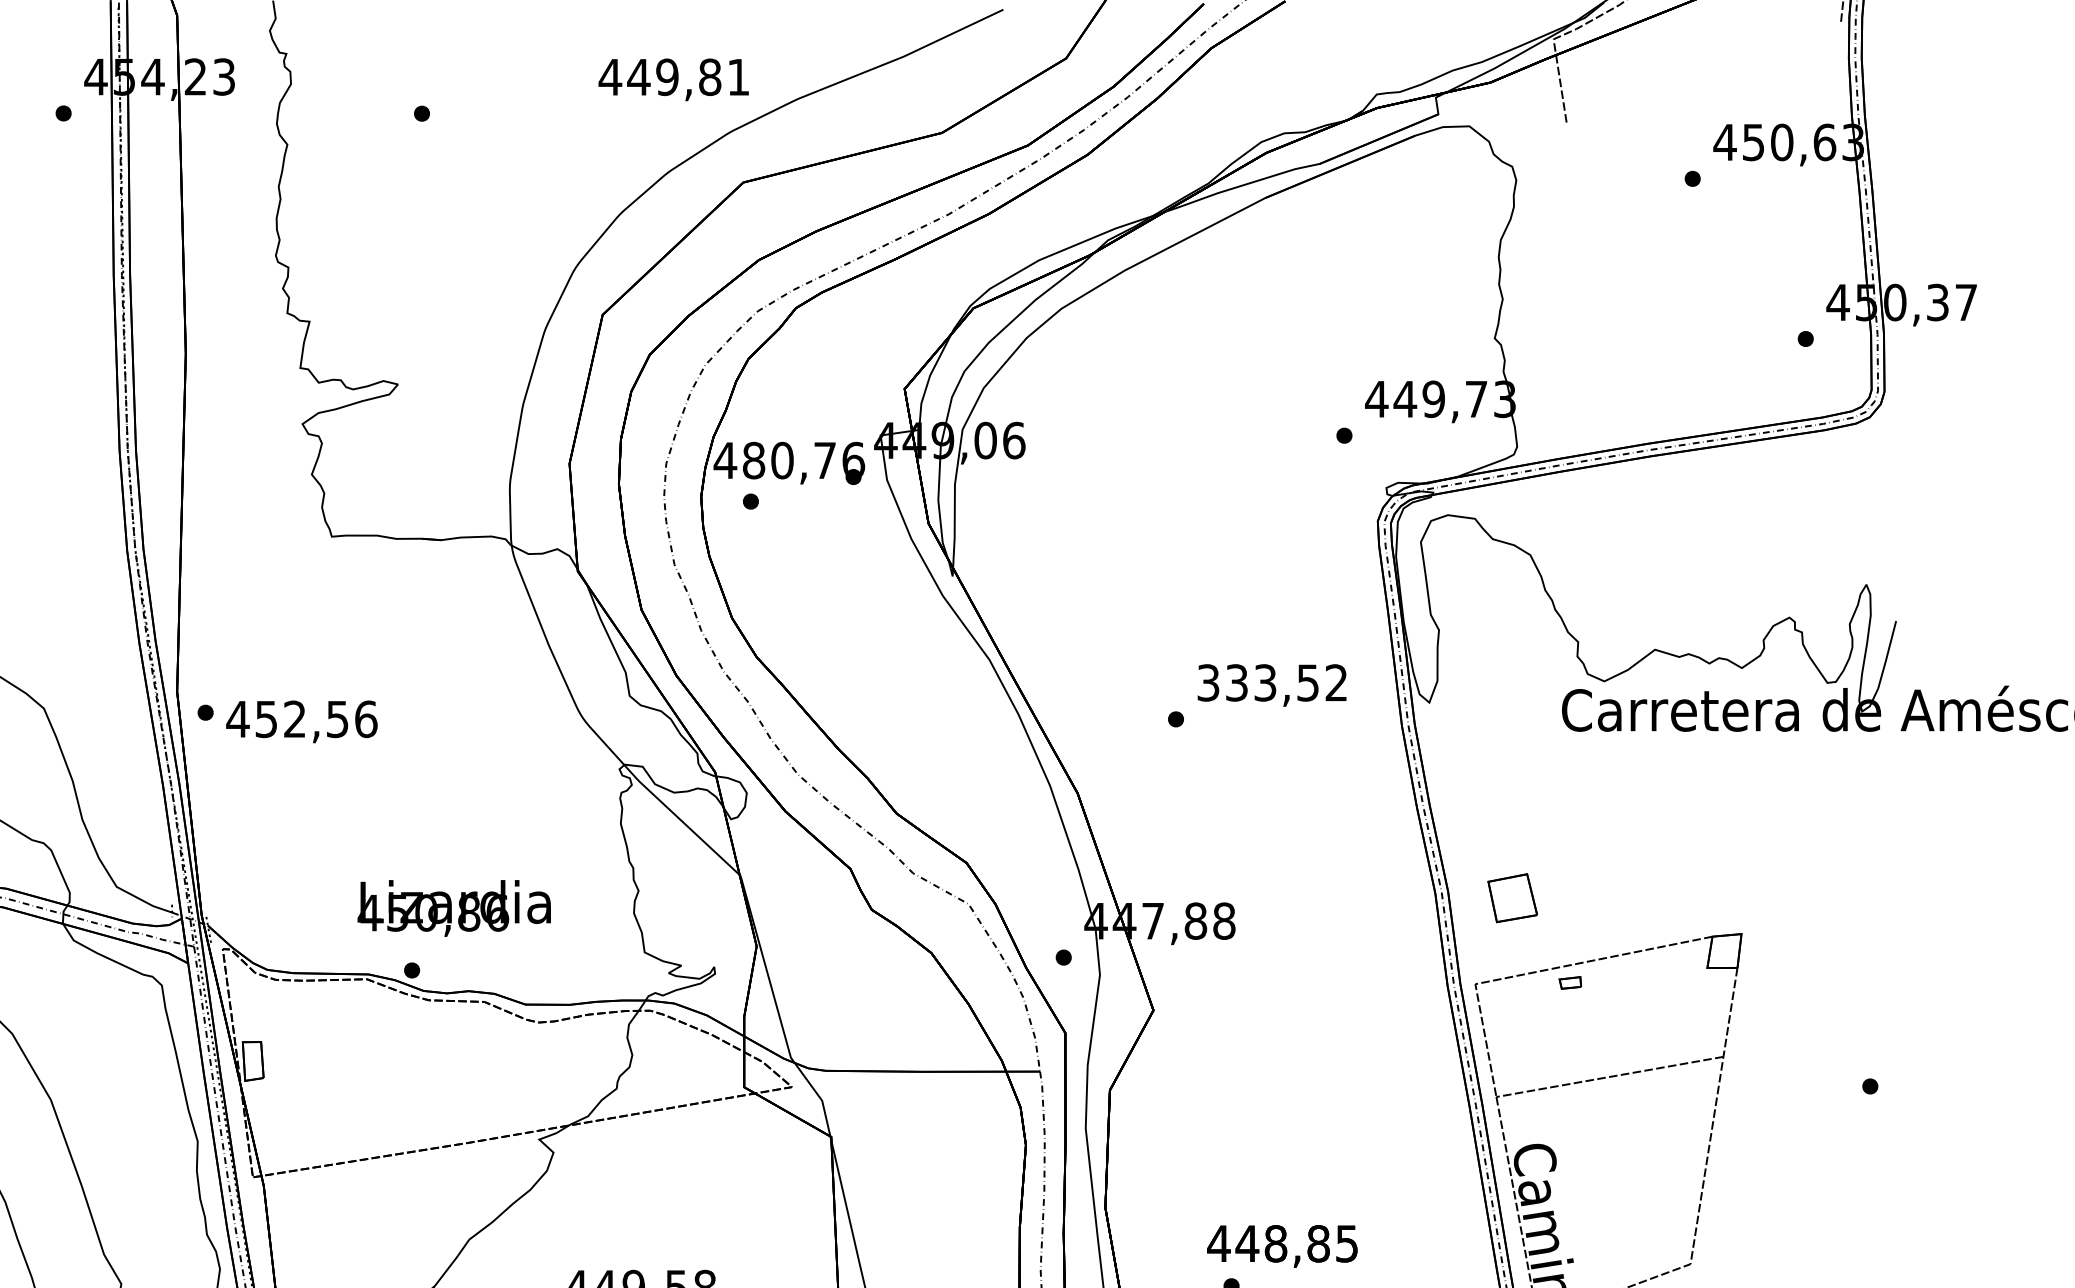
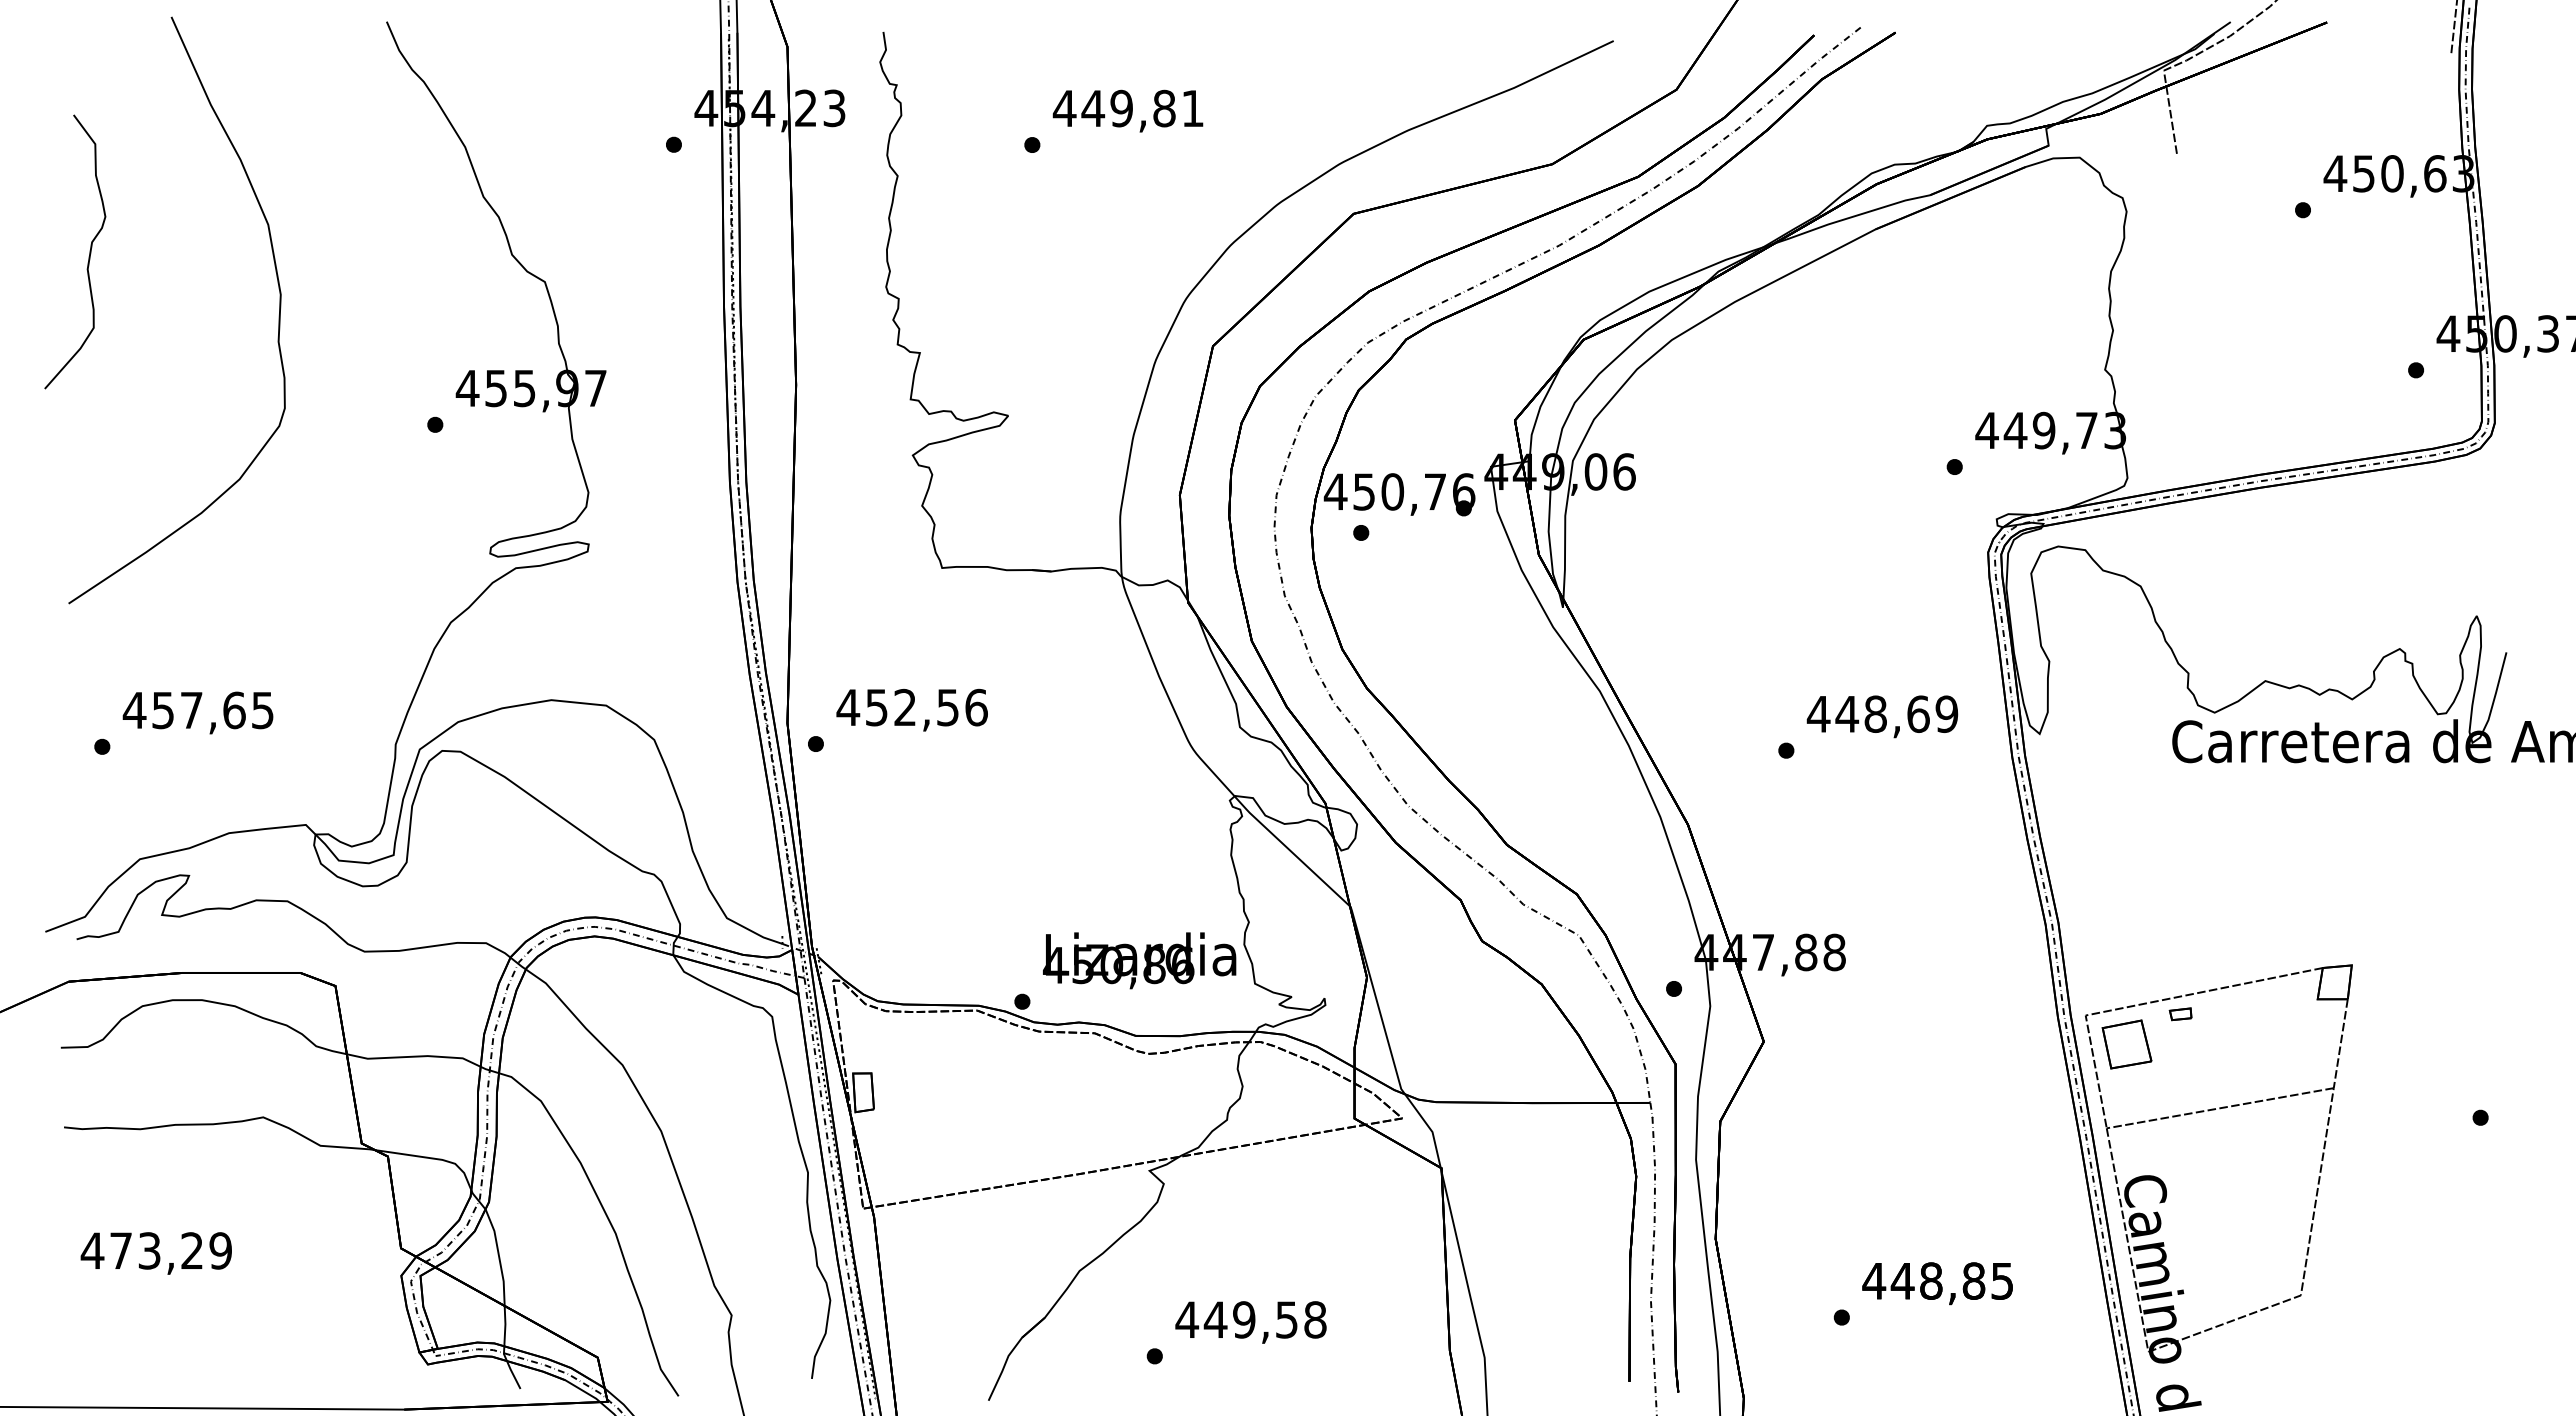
text: (673, 79) -> (1127, 110), moved
text: (754, 460) -> (1364, 491), 480,76 -> 450,76
text: (1272, 683) -> (1882, 714), 333,52 -> 448,69
text: (301, 721) -> (911, 709), moved
part: (1512, 898) -> (2126, 1044), moved
text: (454, 908) -> (1139, 960), moved
text: (1282, 1246) -> (1937, 1283), moved

